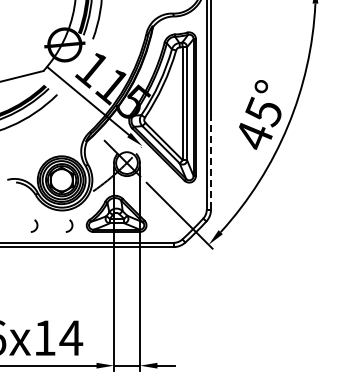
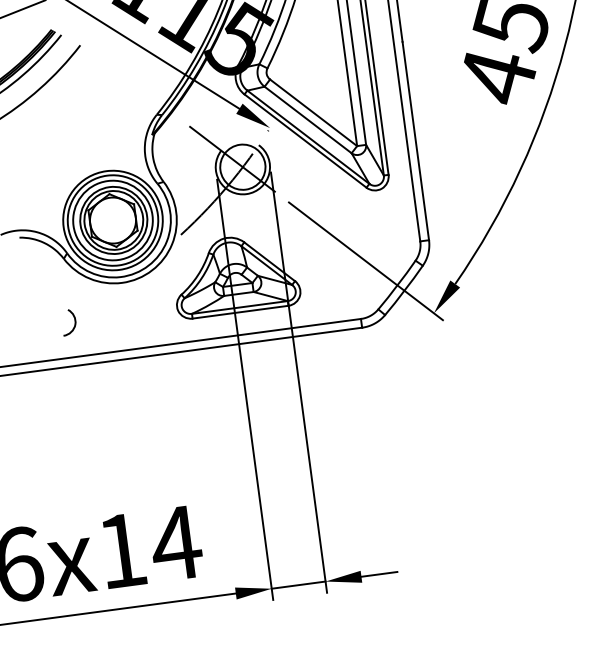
line: (211, 162) -> (417, 142), dashed -> solid
curve: (71, 225) -> (145, 311), removed

